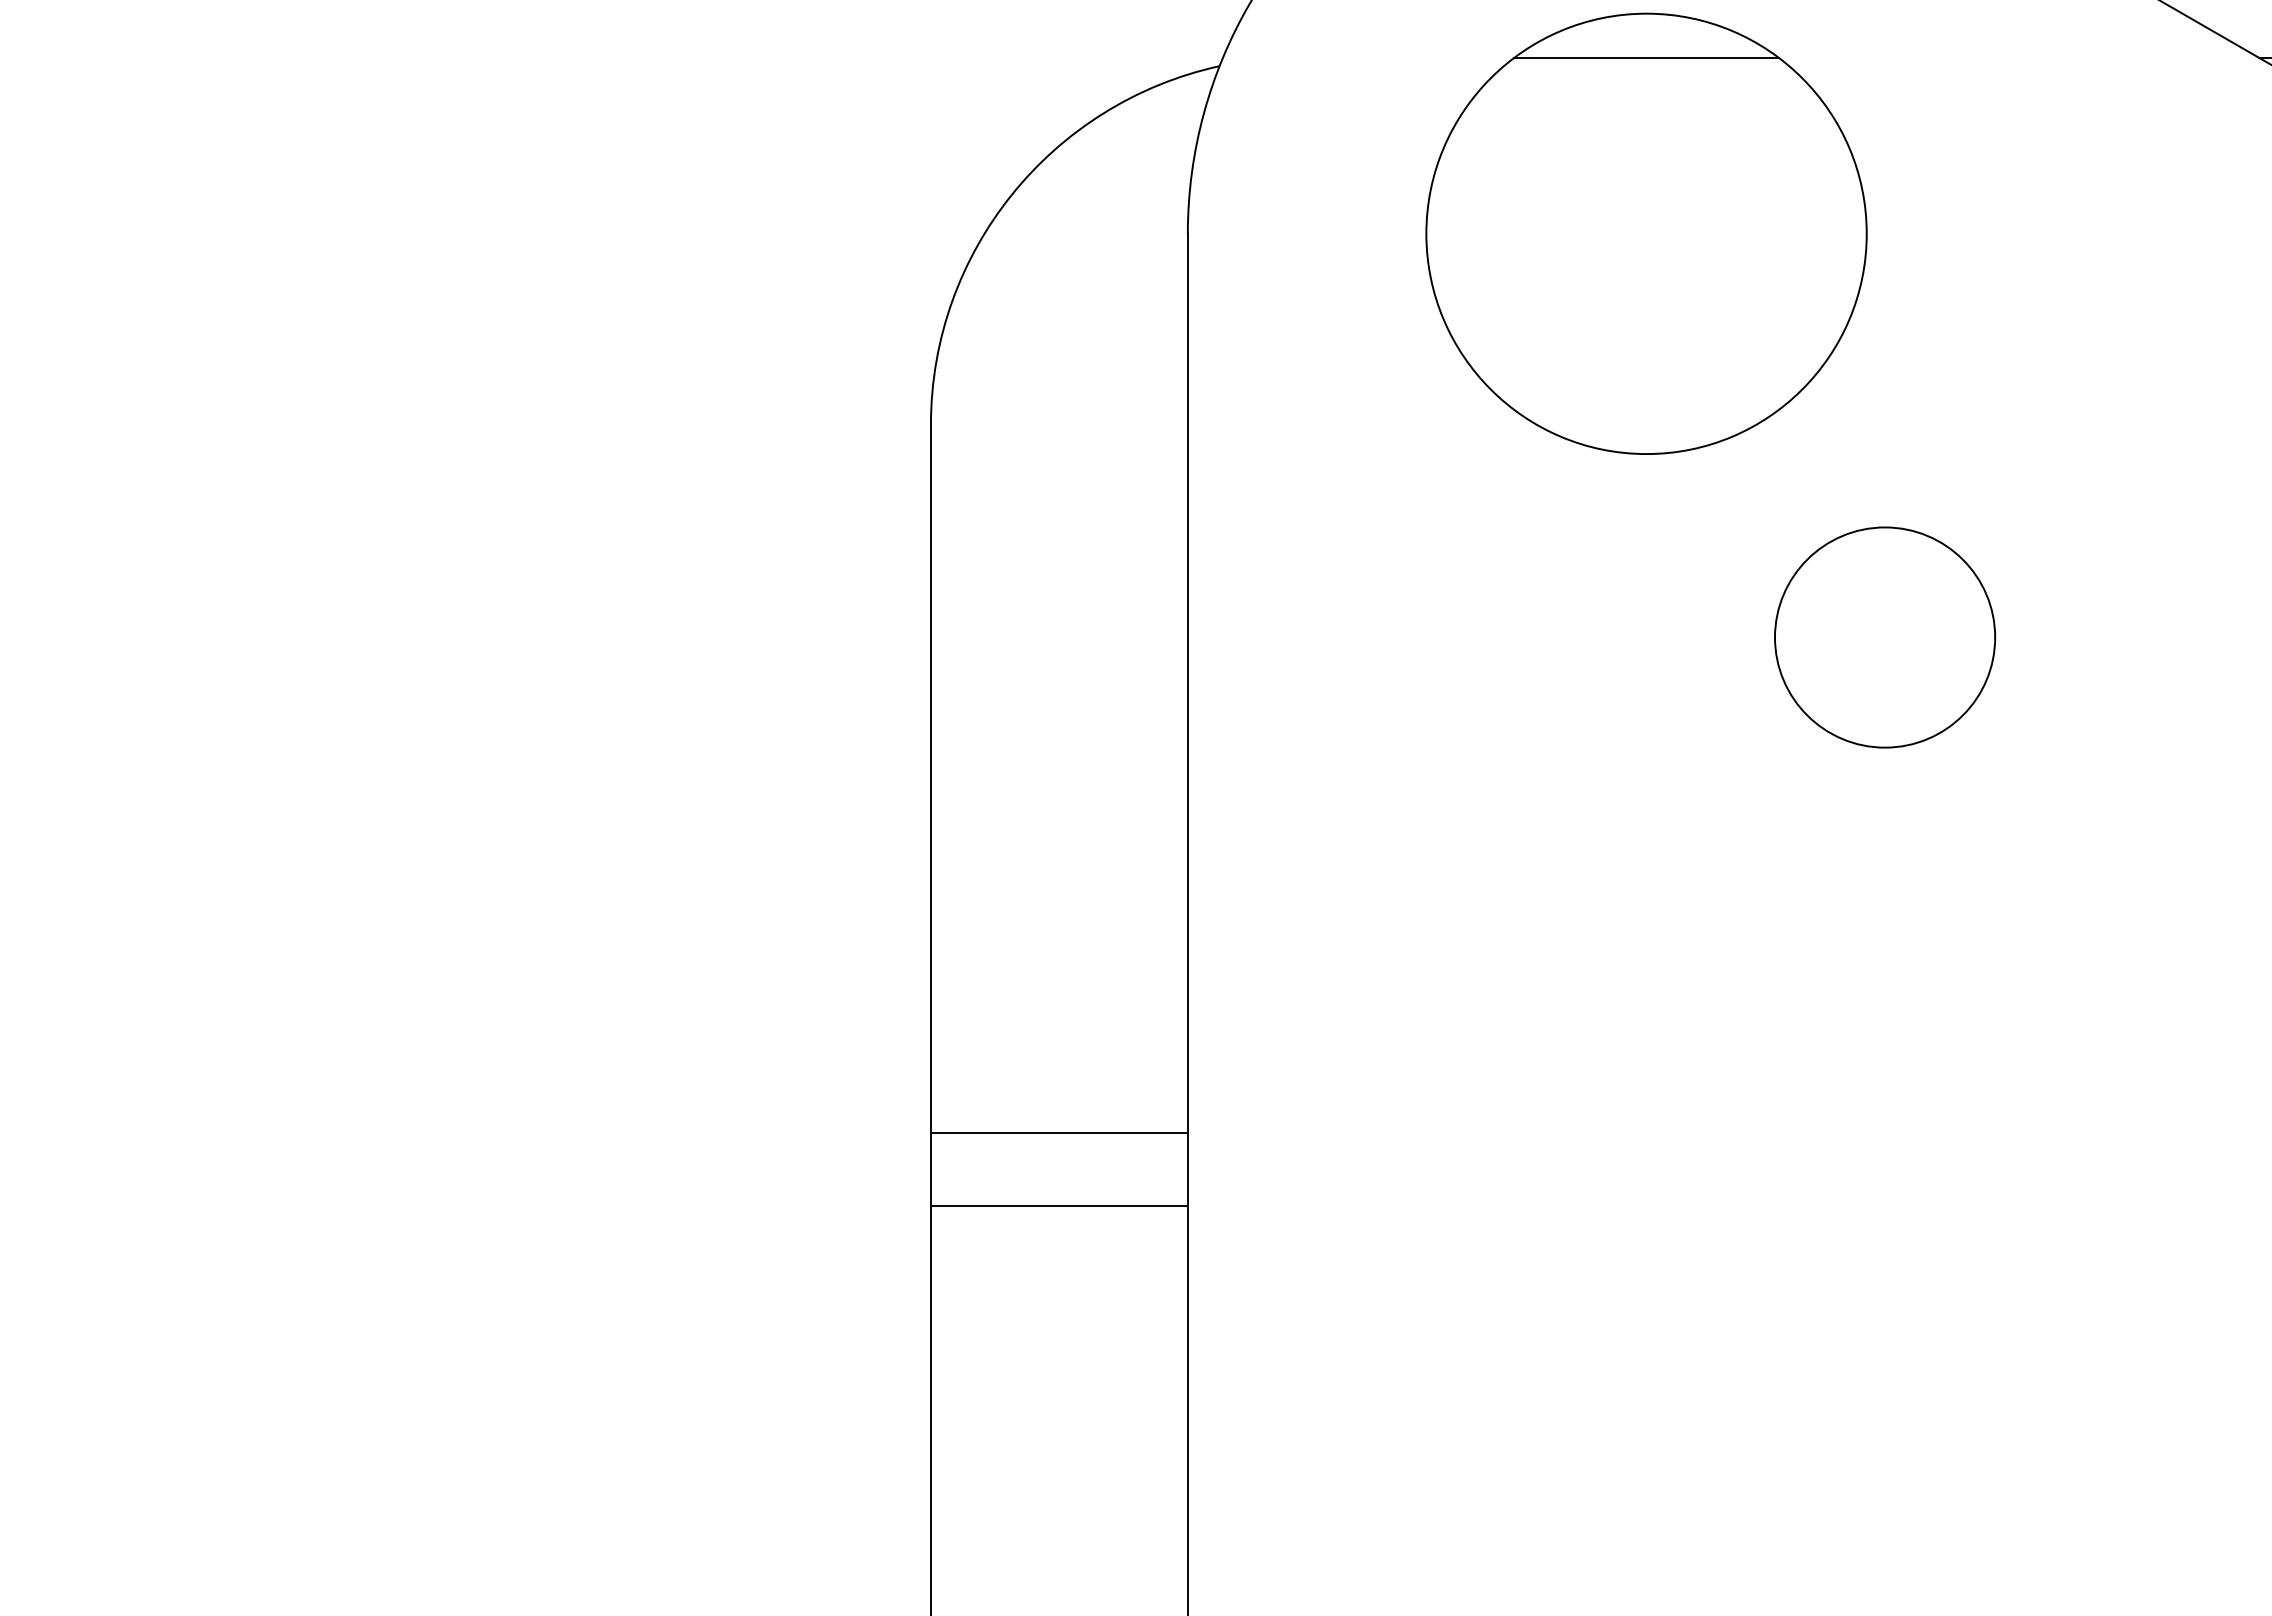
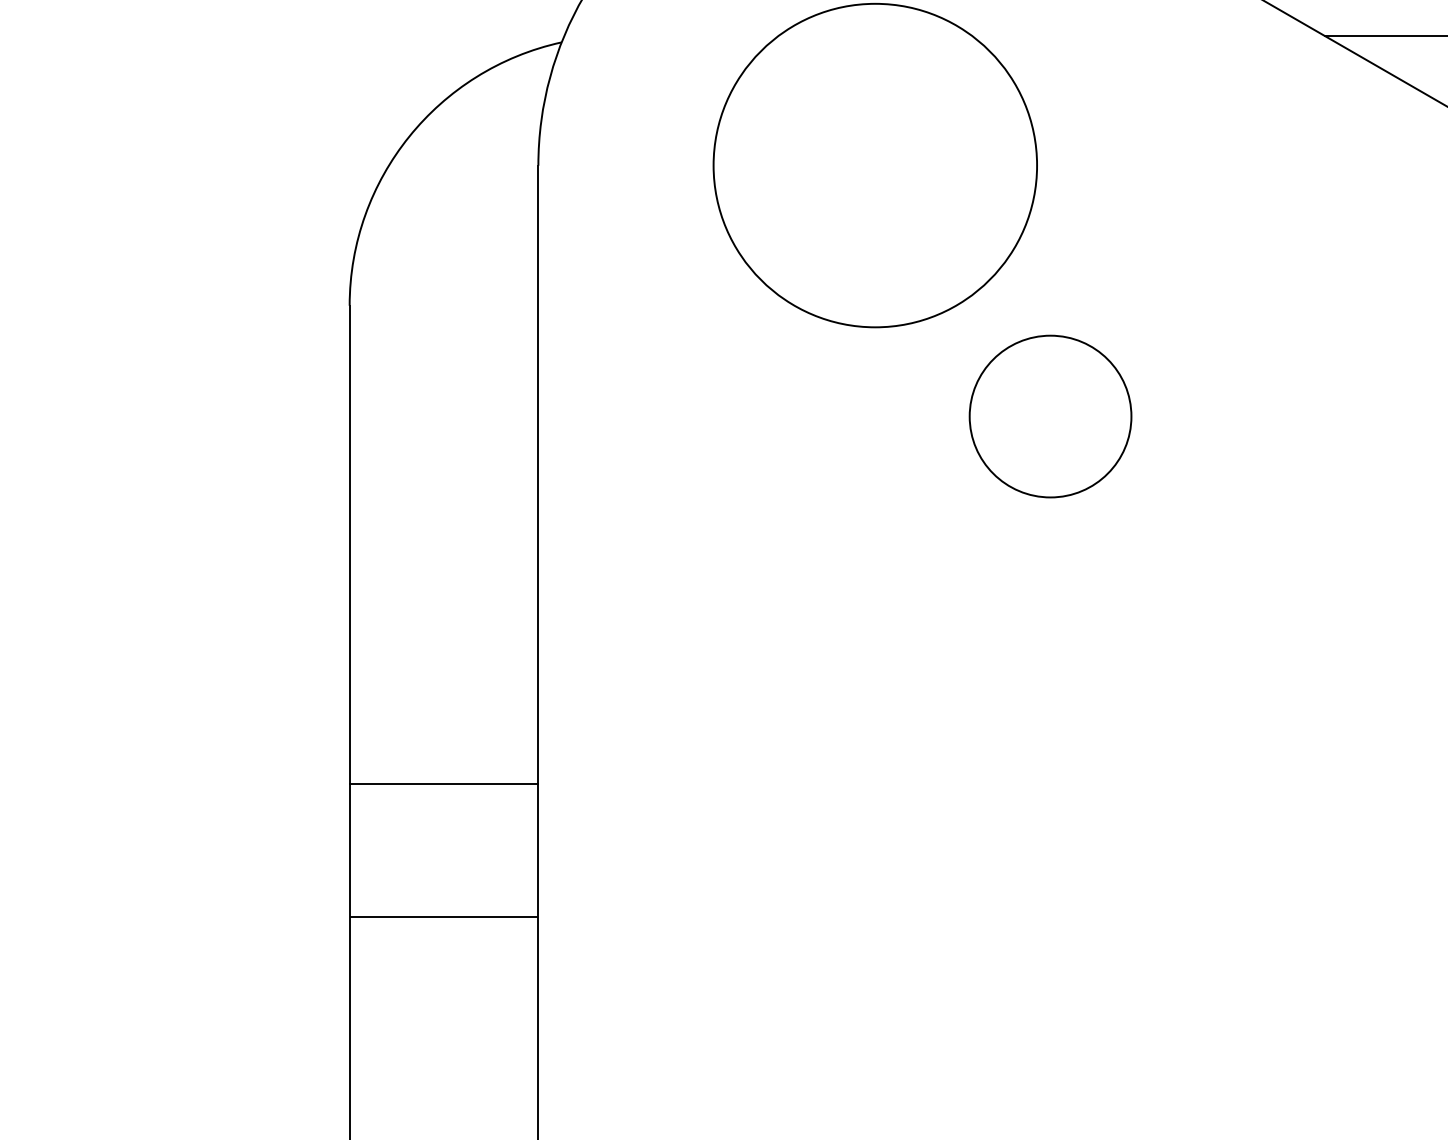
line: (1646, 57) -> (875, 36), removed
circle: (1885, 637) -> (1050, 416), moved
line: (1058, 1132) -> (443, 783), moved
line: (1058, 1206) -> (443, 916), moved

